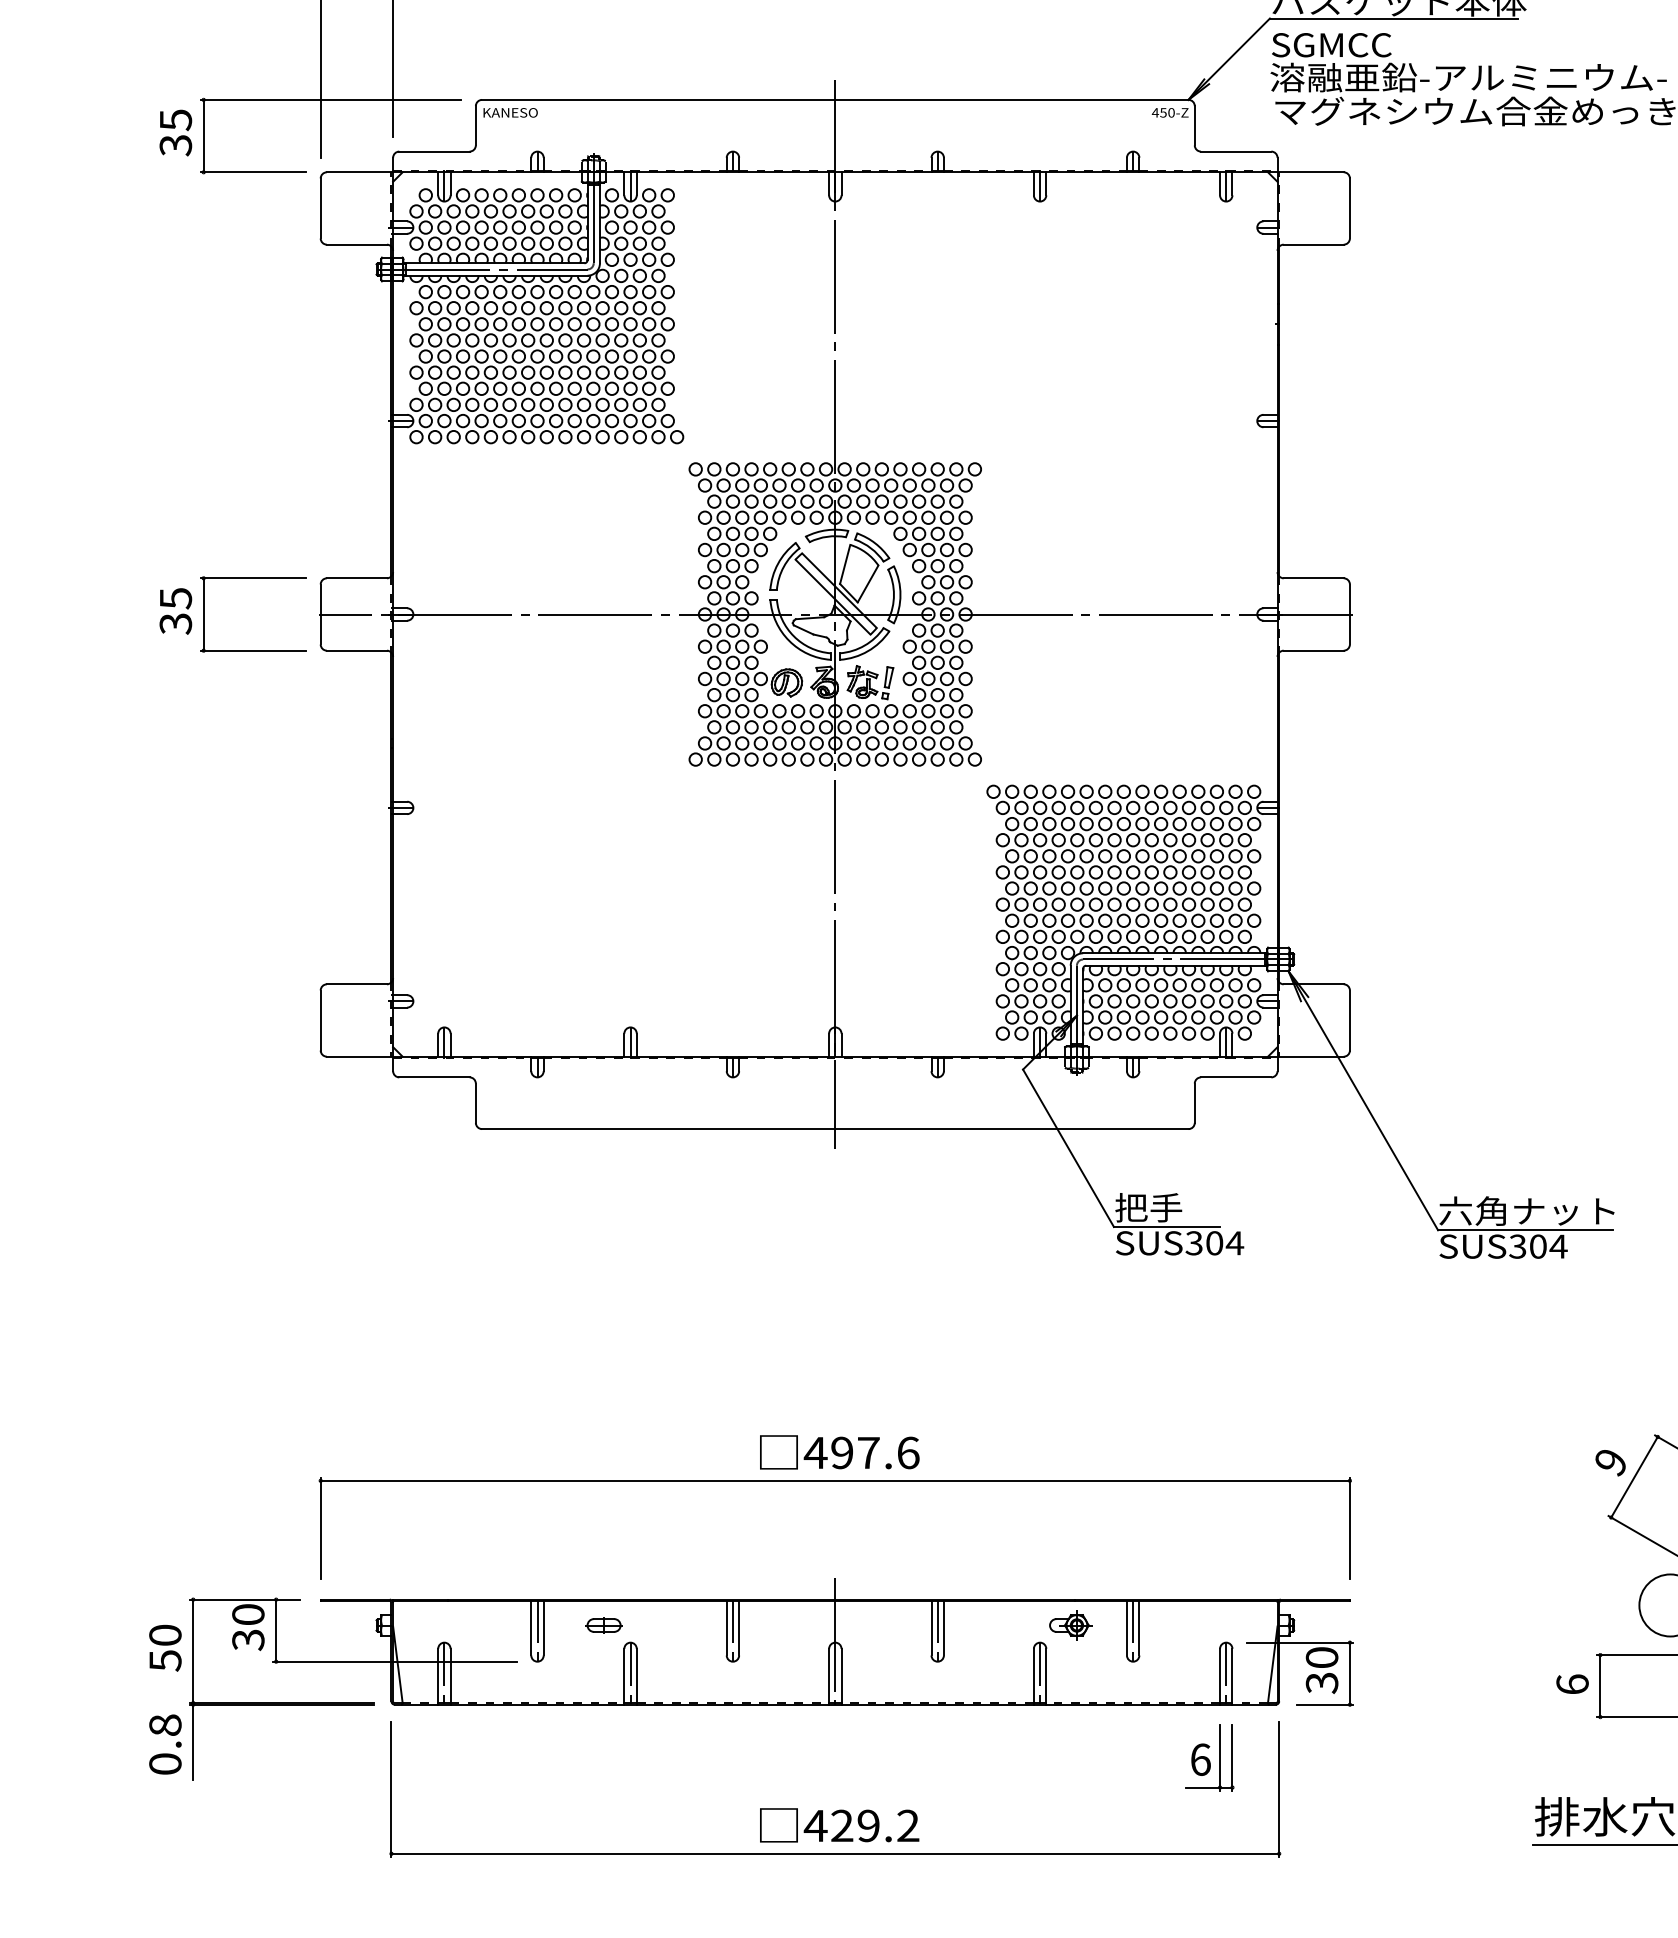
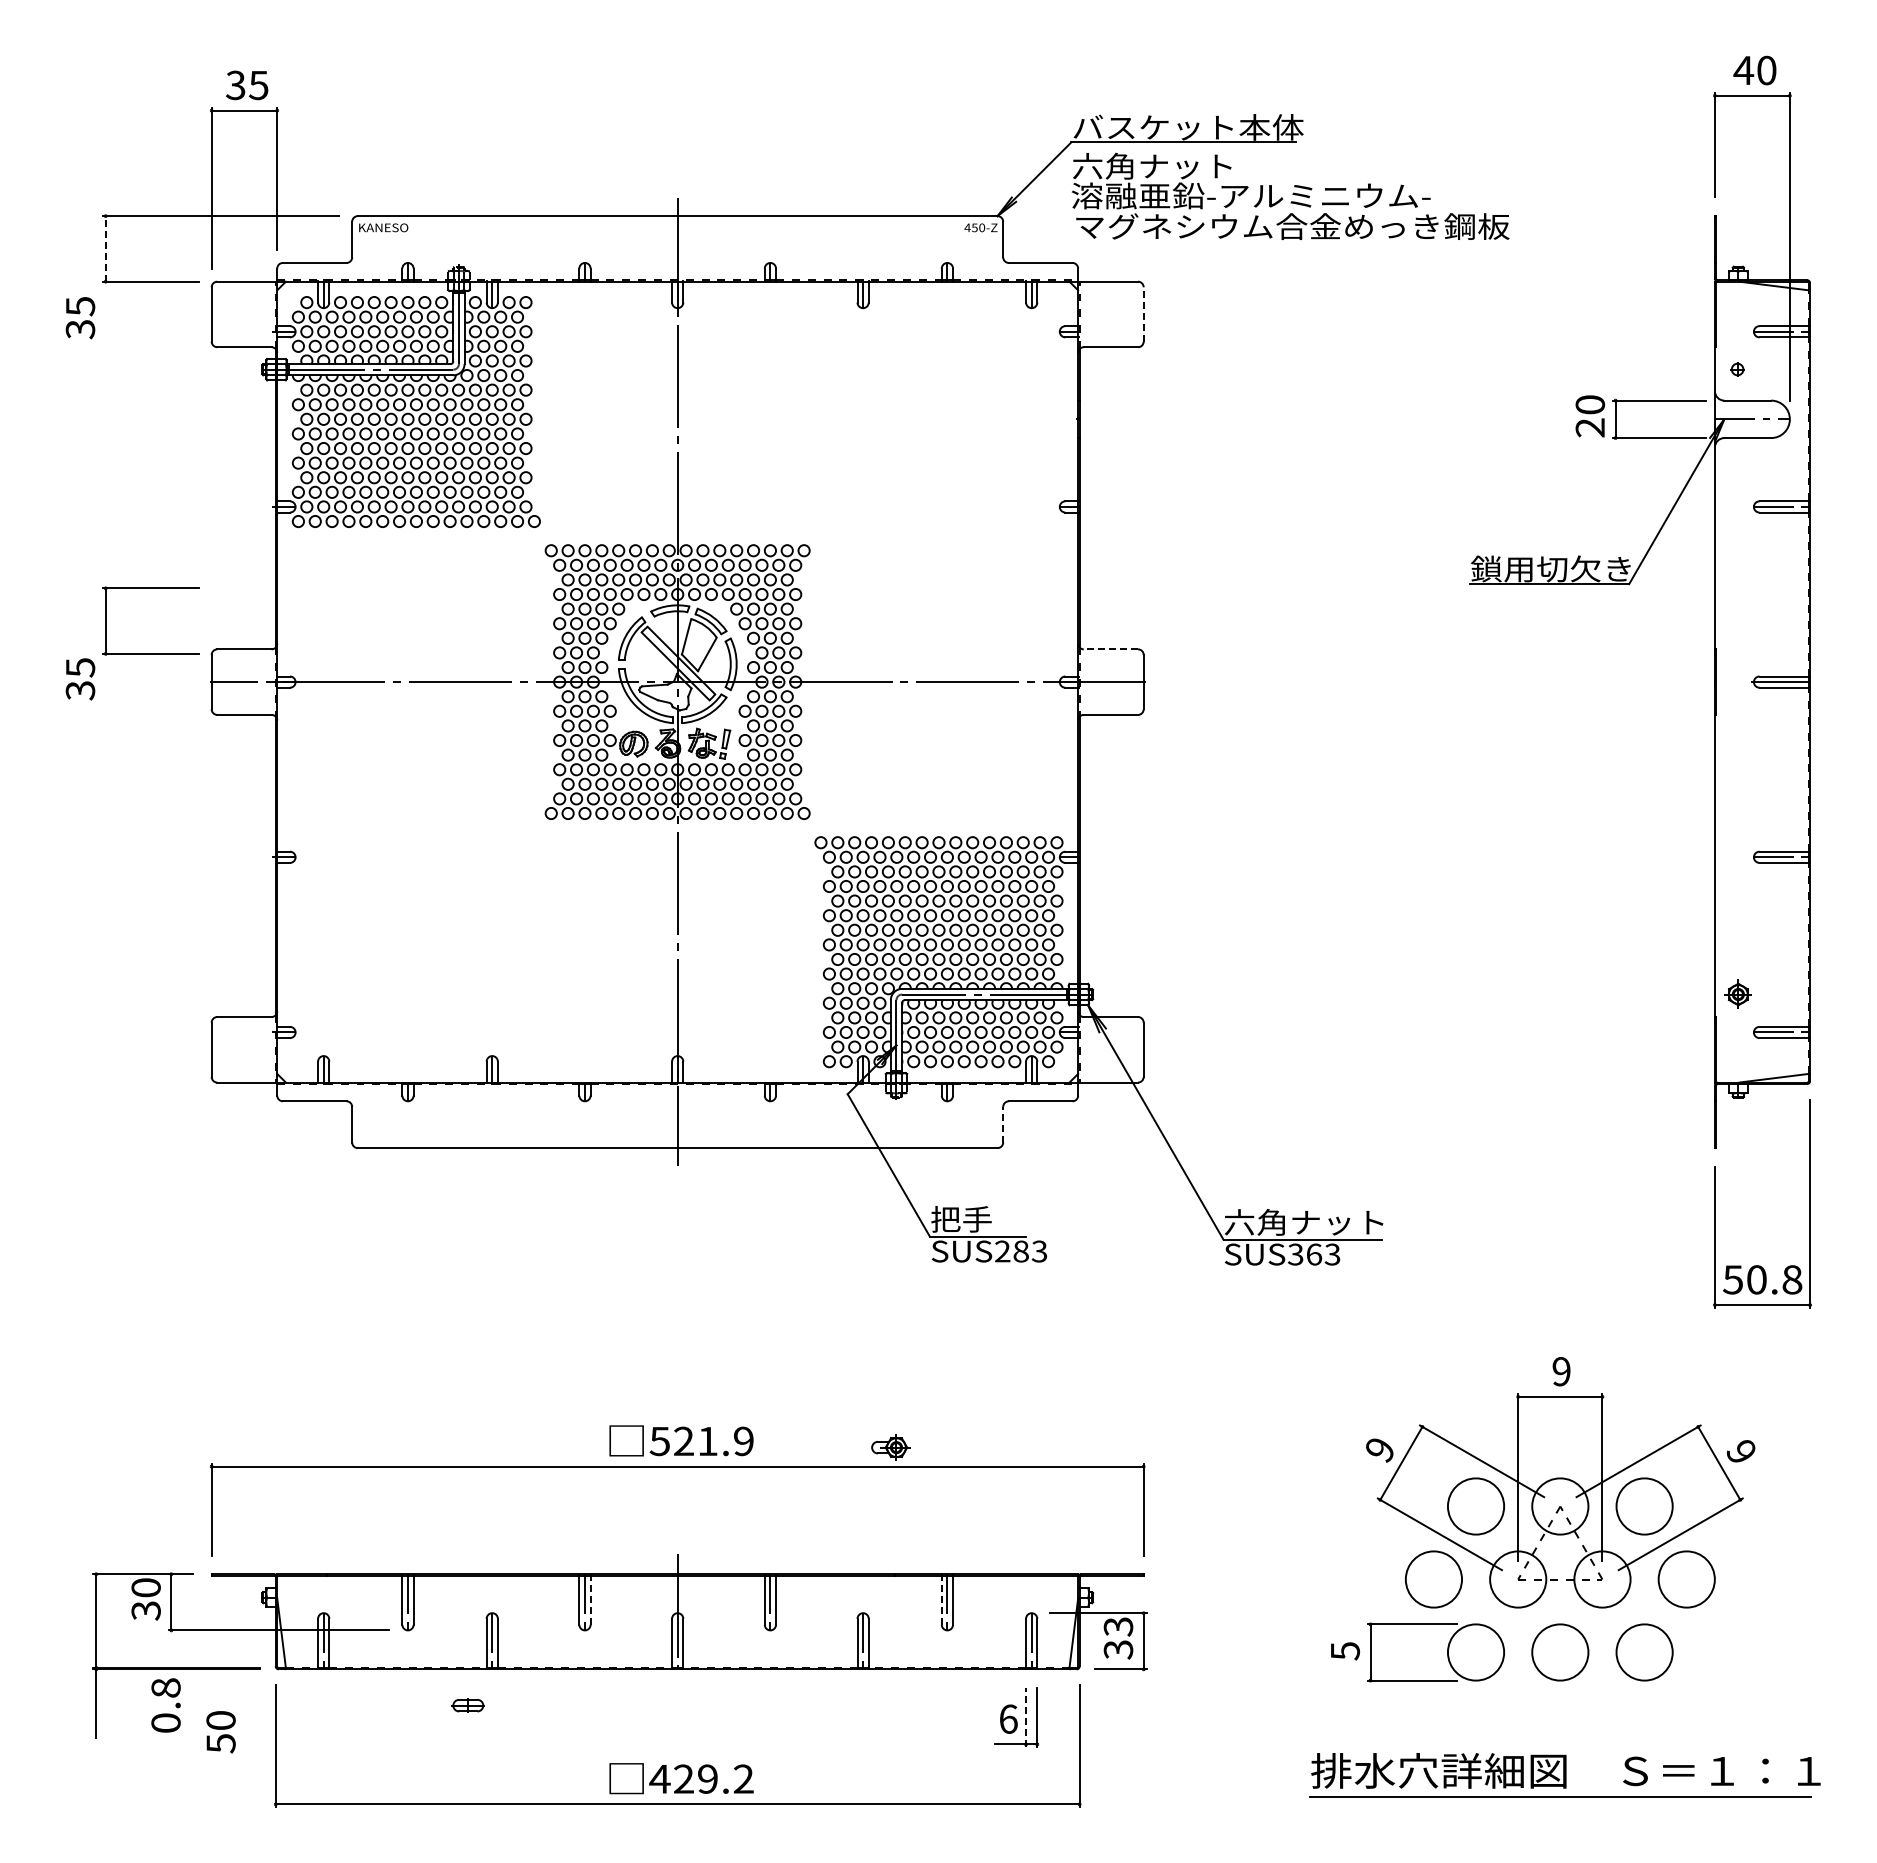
text: (1359, 43) -> (1152, 165), SGMCC -> 六角ナット
text: (175, 133) -> (80, 318), moved
line: (203, 135) -> (105, 248), solid -> dashed
line: (1349, 207) -> (1143, 313), solid -> dashed
part: (253, 578) -> (150, 588), moved
line: (1313, 578) -> (1110, 649), solid -> dashed
line: (1195, 1103) -> (1003, 1124), solid -> dashed
text: (1213, 1243) -> (1020, 1251), SUS304 -> SUS283
text: (1548, 1246) -> (1323, 1254), SUS304 -> SUS363
text: (861, 1453) -> (701, 1441), 497.6 -> 521.9
part: (603, 1625) -> (467, 1705), moved
part: (1070, 1625) -> (890, 1447), moved
line: (739, 1628) -> (590, 1600), solid -> dashed
line: (1126, 1628) -> (941, 1600), solid -> dashed
text: (164, 1648) -> (220, 1732), moved
text: (1322, 1657) -> (1118, 1626), 30 -> 33
text: (1572, 1684) -> (1345, 1651), 6 -> 5
text: (164, 1744) -> (165, 1705), moved
line: (1220, 1757) -> (1026, 1717), solid -> dashed

